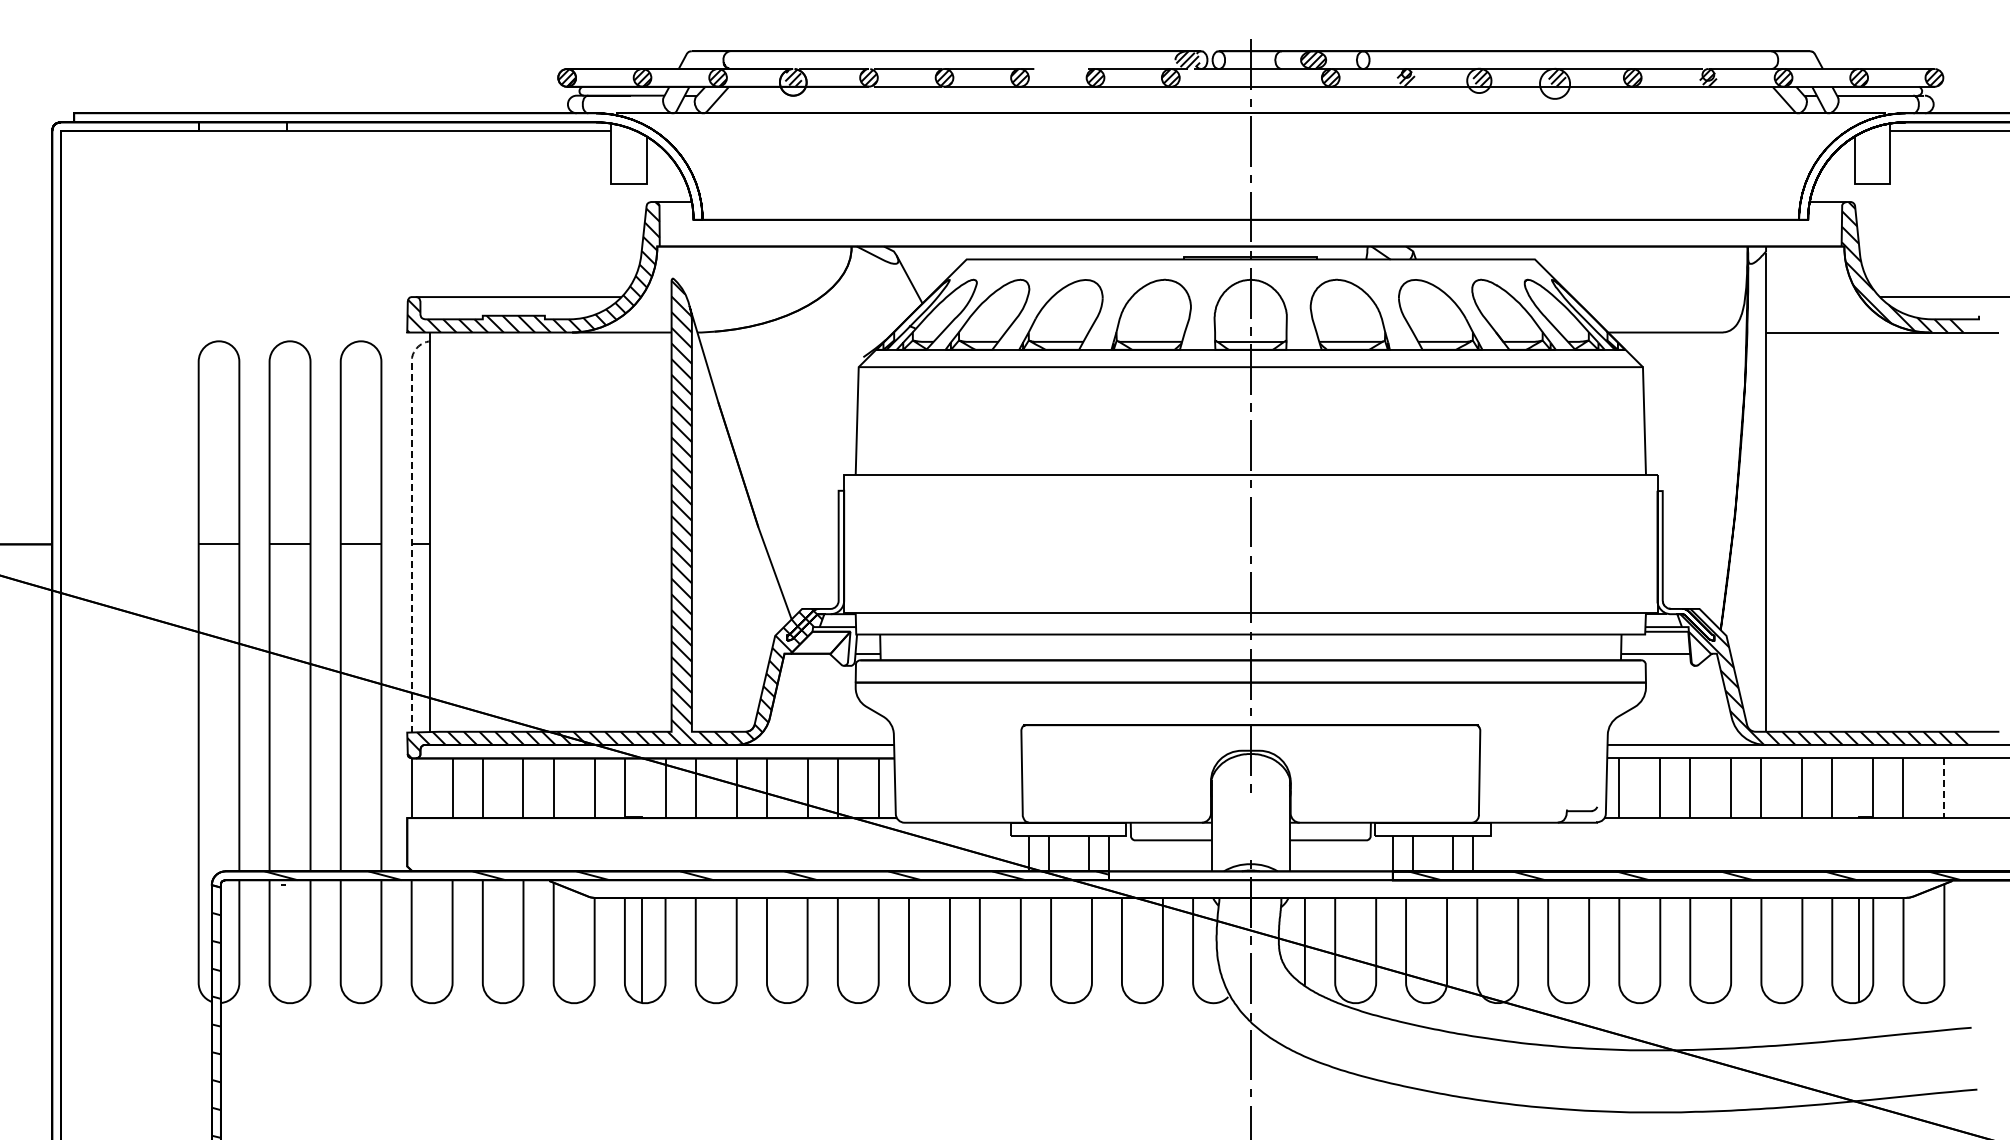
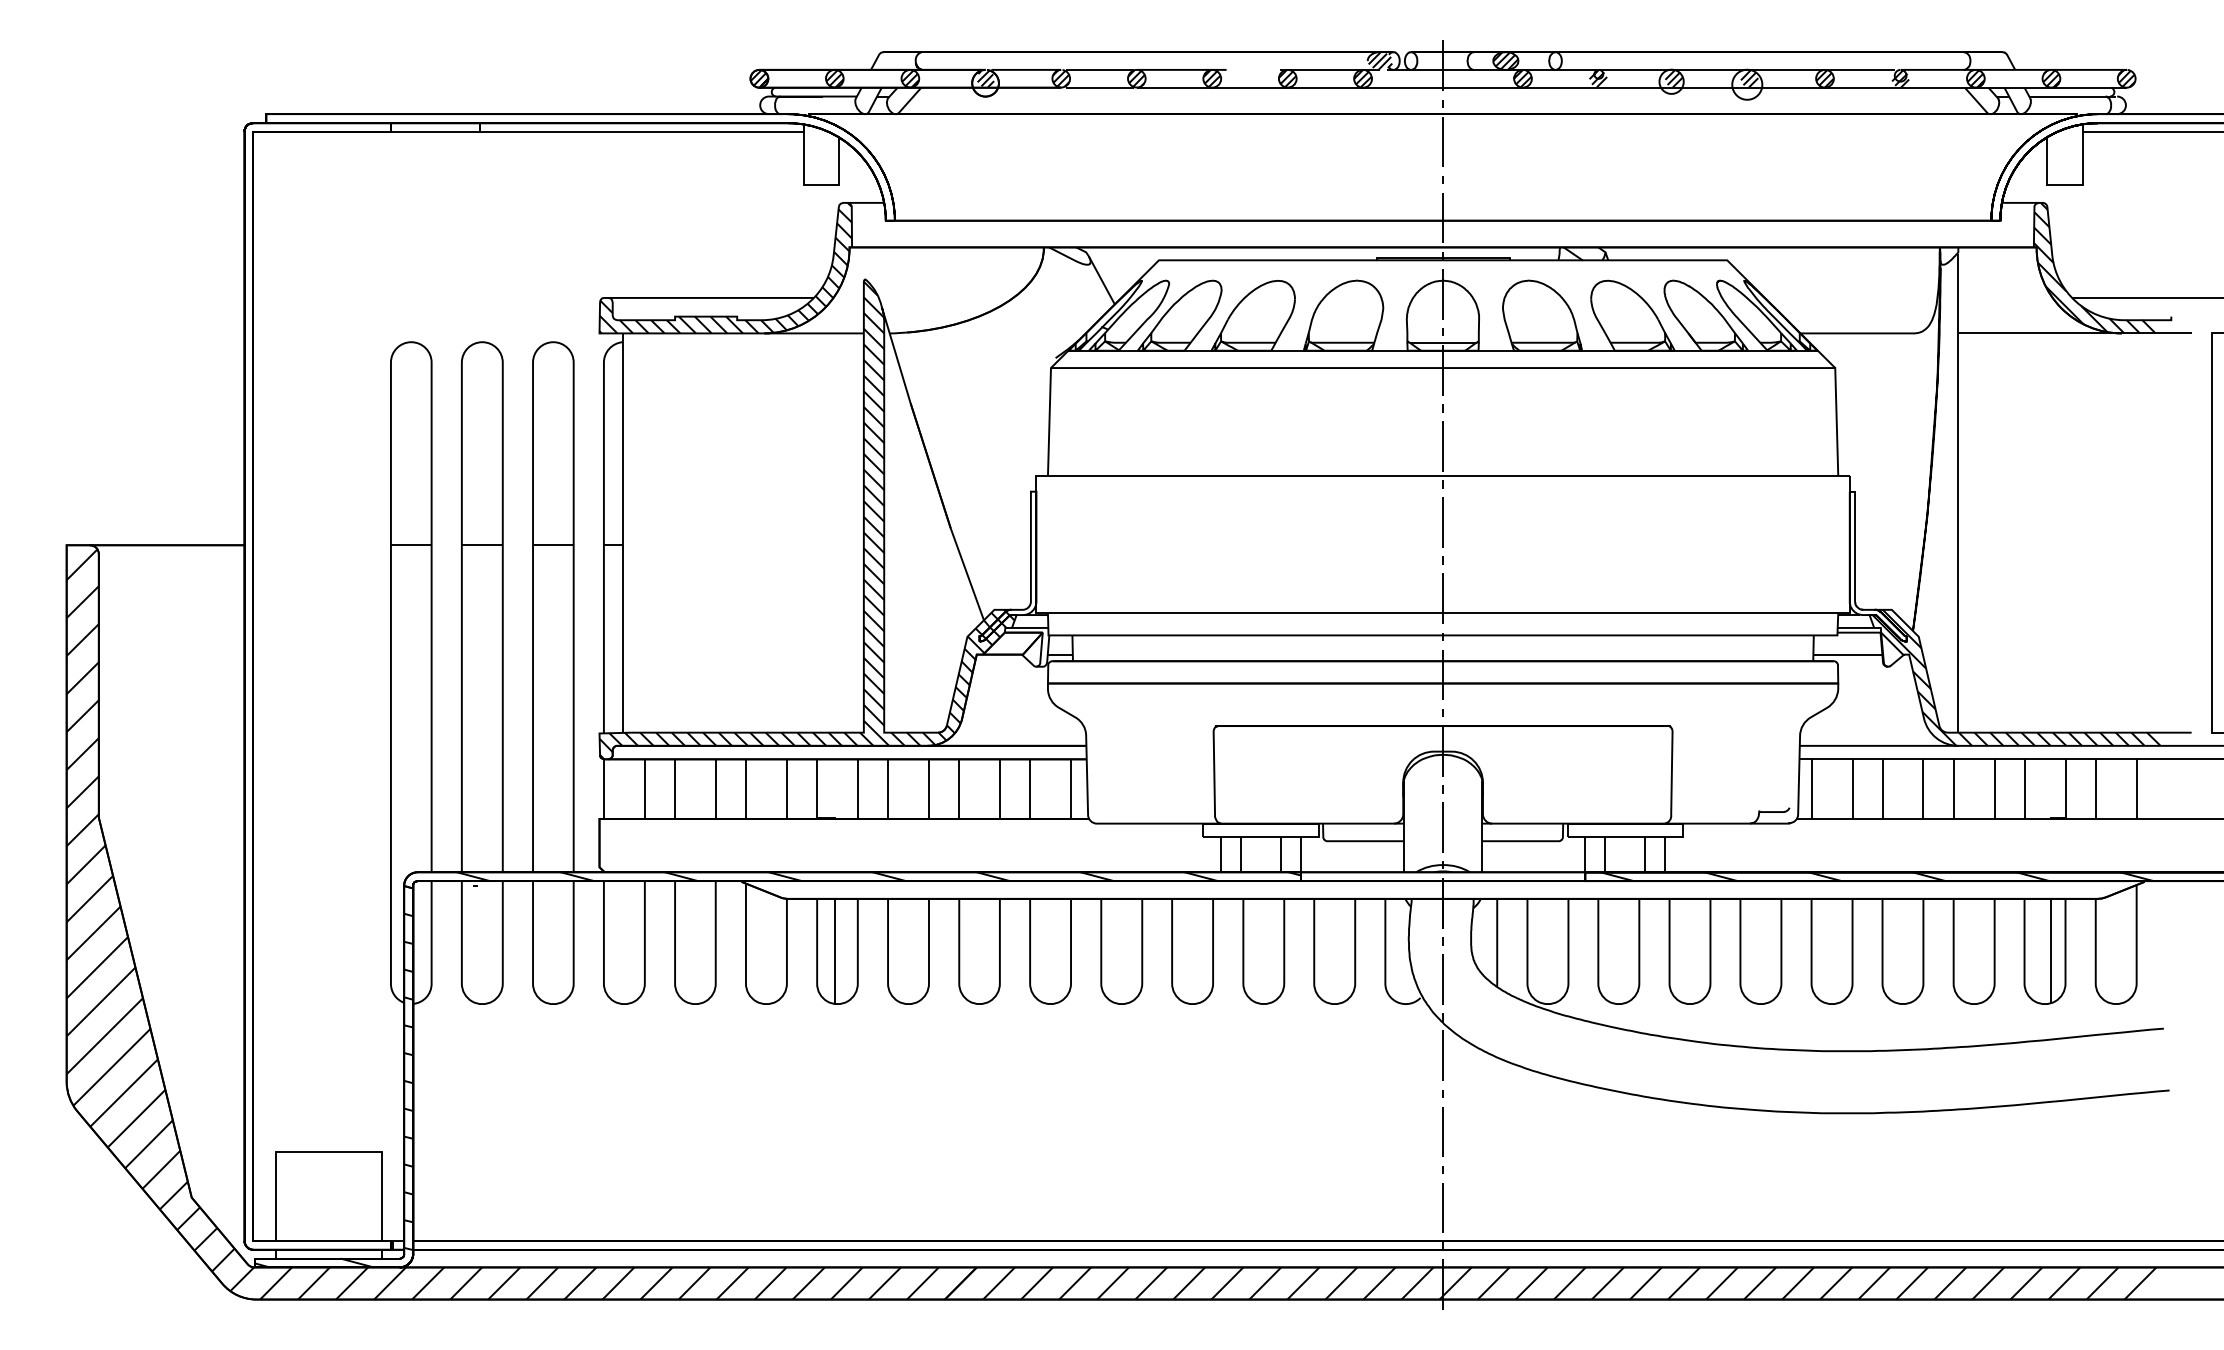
line: (411, 526) -> (603, 527), dashed -> solid
line: (1944, 788) -> (2136, 789), dashed -> solid
line: (1250, 826) -> (1442, 827), added

